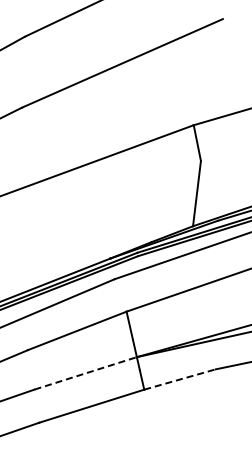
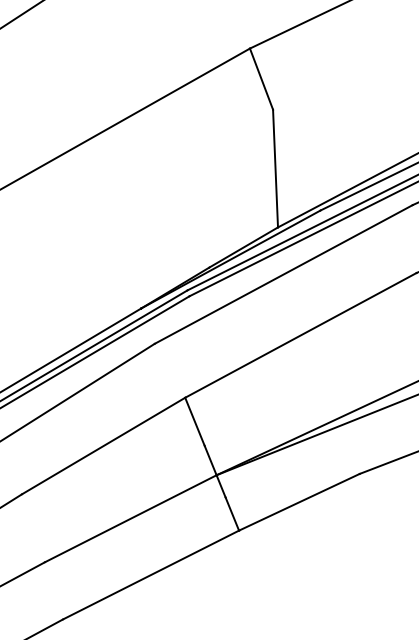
line: (85, 373) -> (130, 519), dashed -> solid
line: (180, 379) -> (300, 502), dashed -> solid

